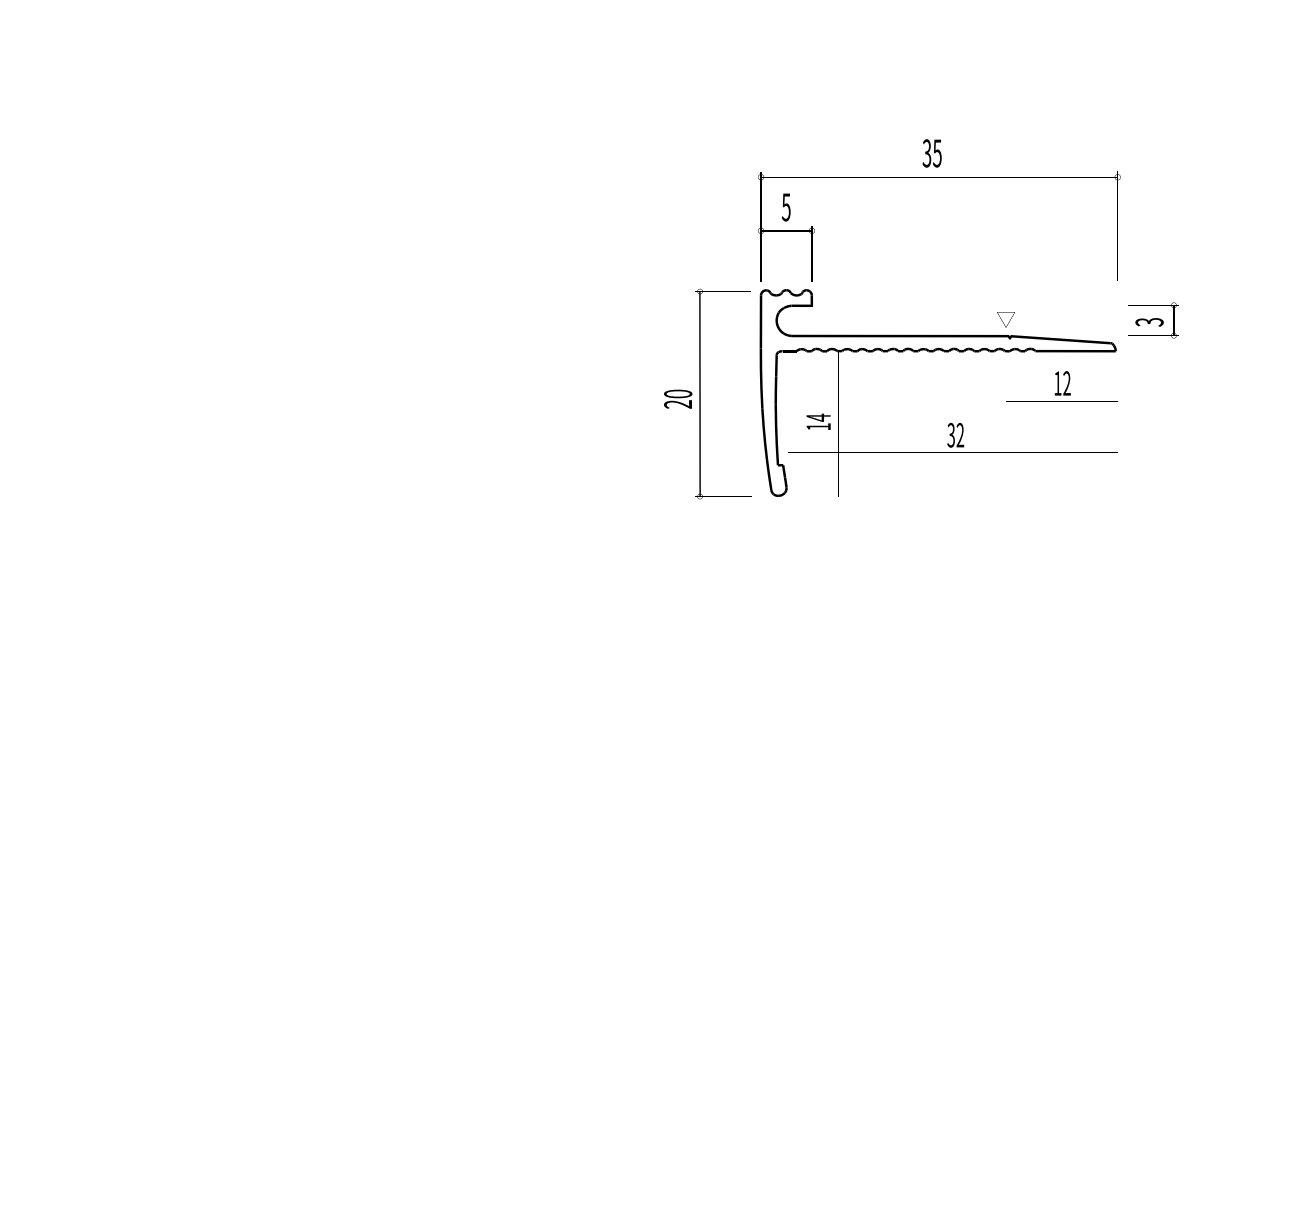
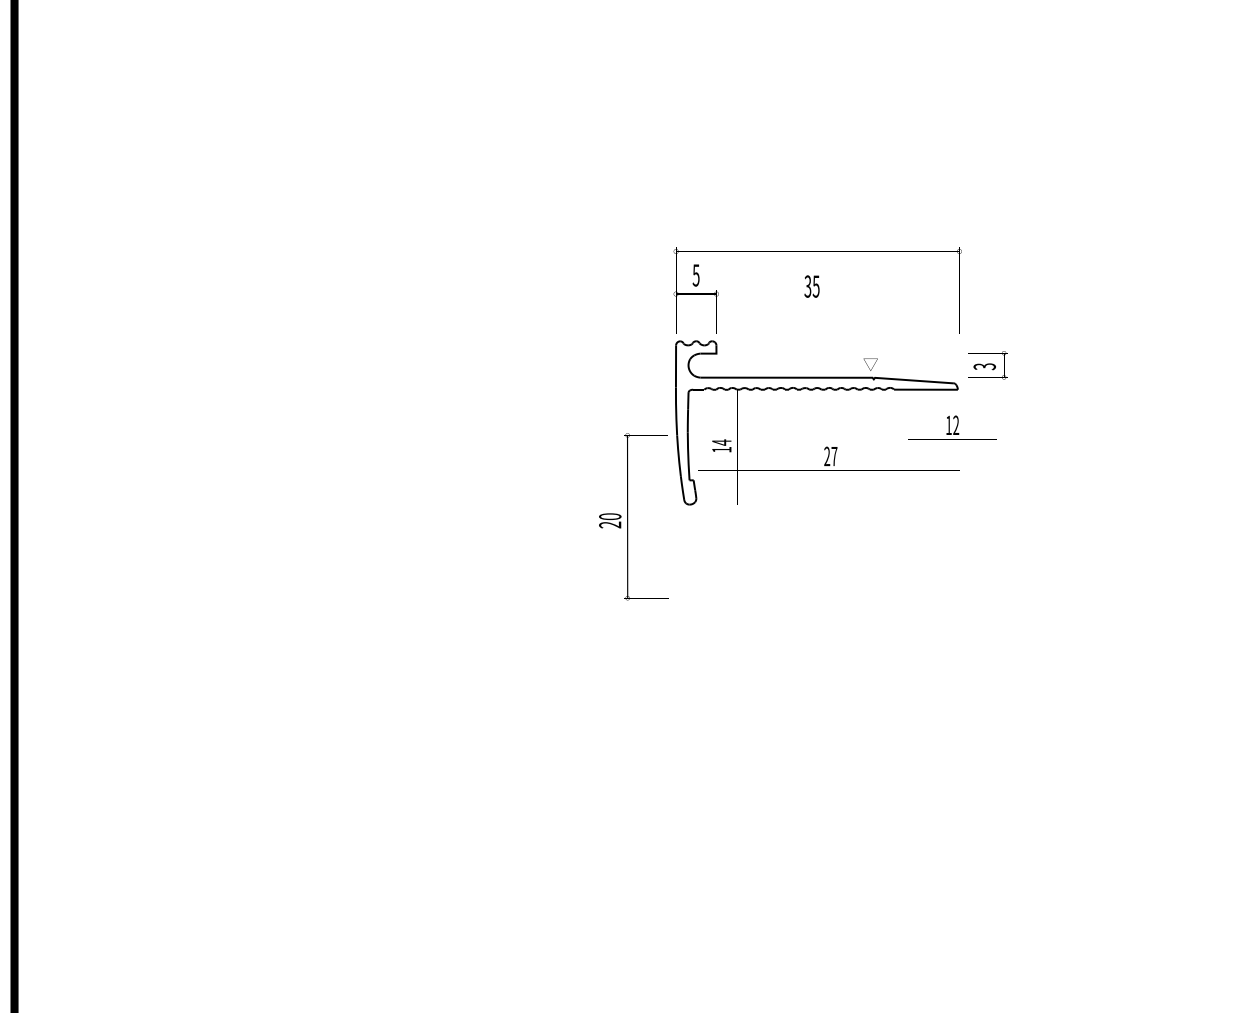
text: (931, 153) -> (811, 286), moved
text: (1062, 386) -> (952, 427), moved
text: (707, 393) -> (633, 516), moved
text: (955, 435) -> (830, 456), 32 -> 27

